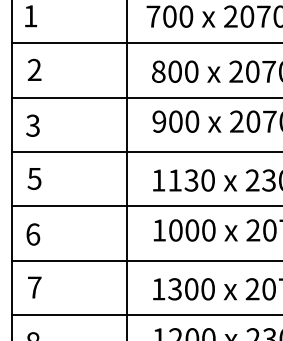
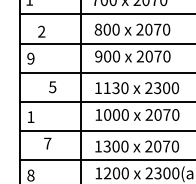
text: (34, 69) -> (41, 31), moved
text: (32, 125) -> (30, 58), 3 -> 9
text: (34, 179) -> (52, 87), moved
text: (32, 235) -> (30, 117), 6 -> 1
text: (34, 287) -> (47, 143), moved

